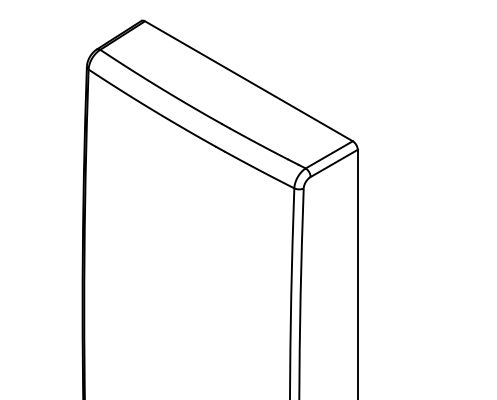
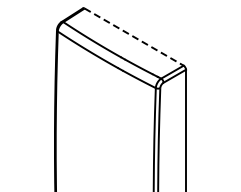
line: (249, 82) -> (134, 37), solid -> dashed

